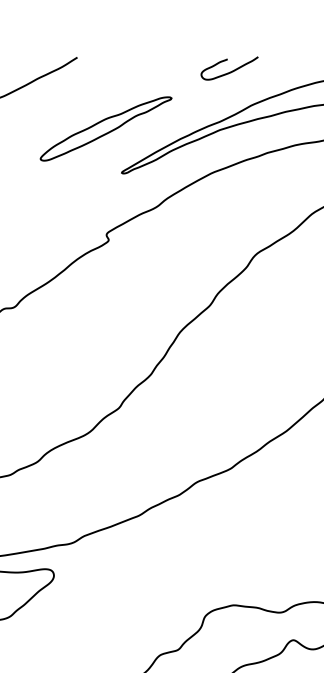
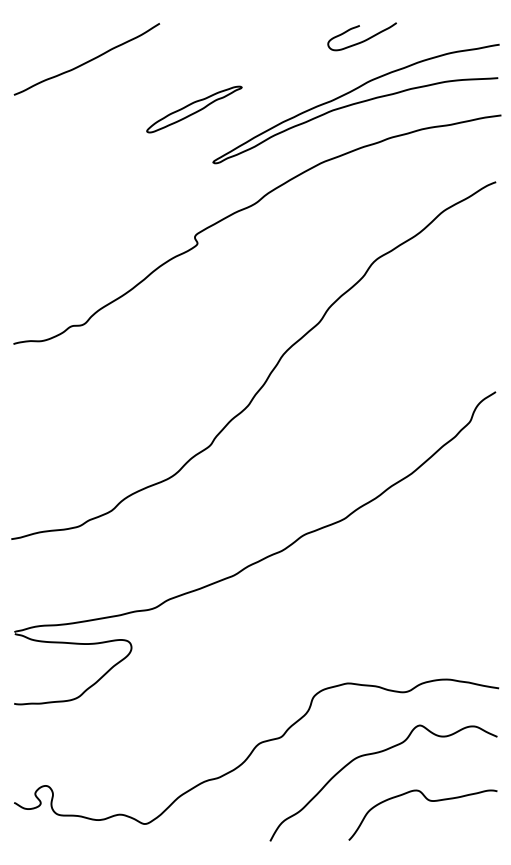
curve: (229, 71) -> (362, 40), moved
part: (106, 128) -> (194, 109), size x0.6

